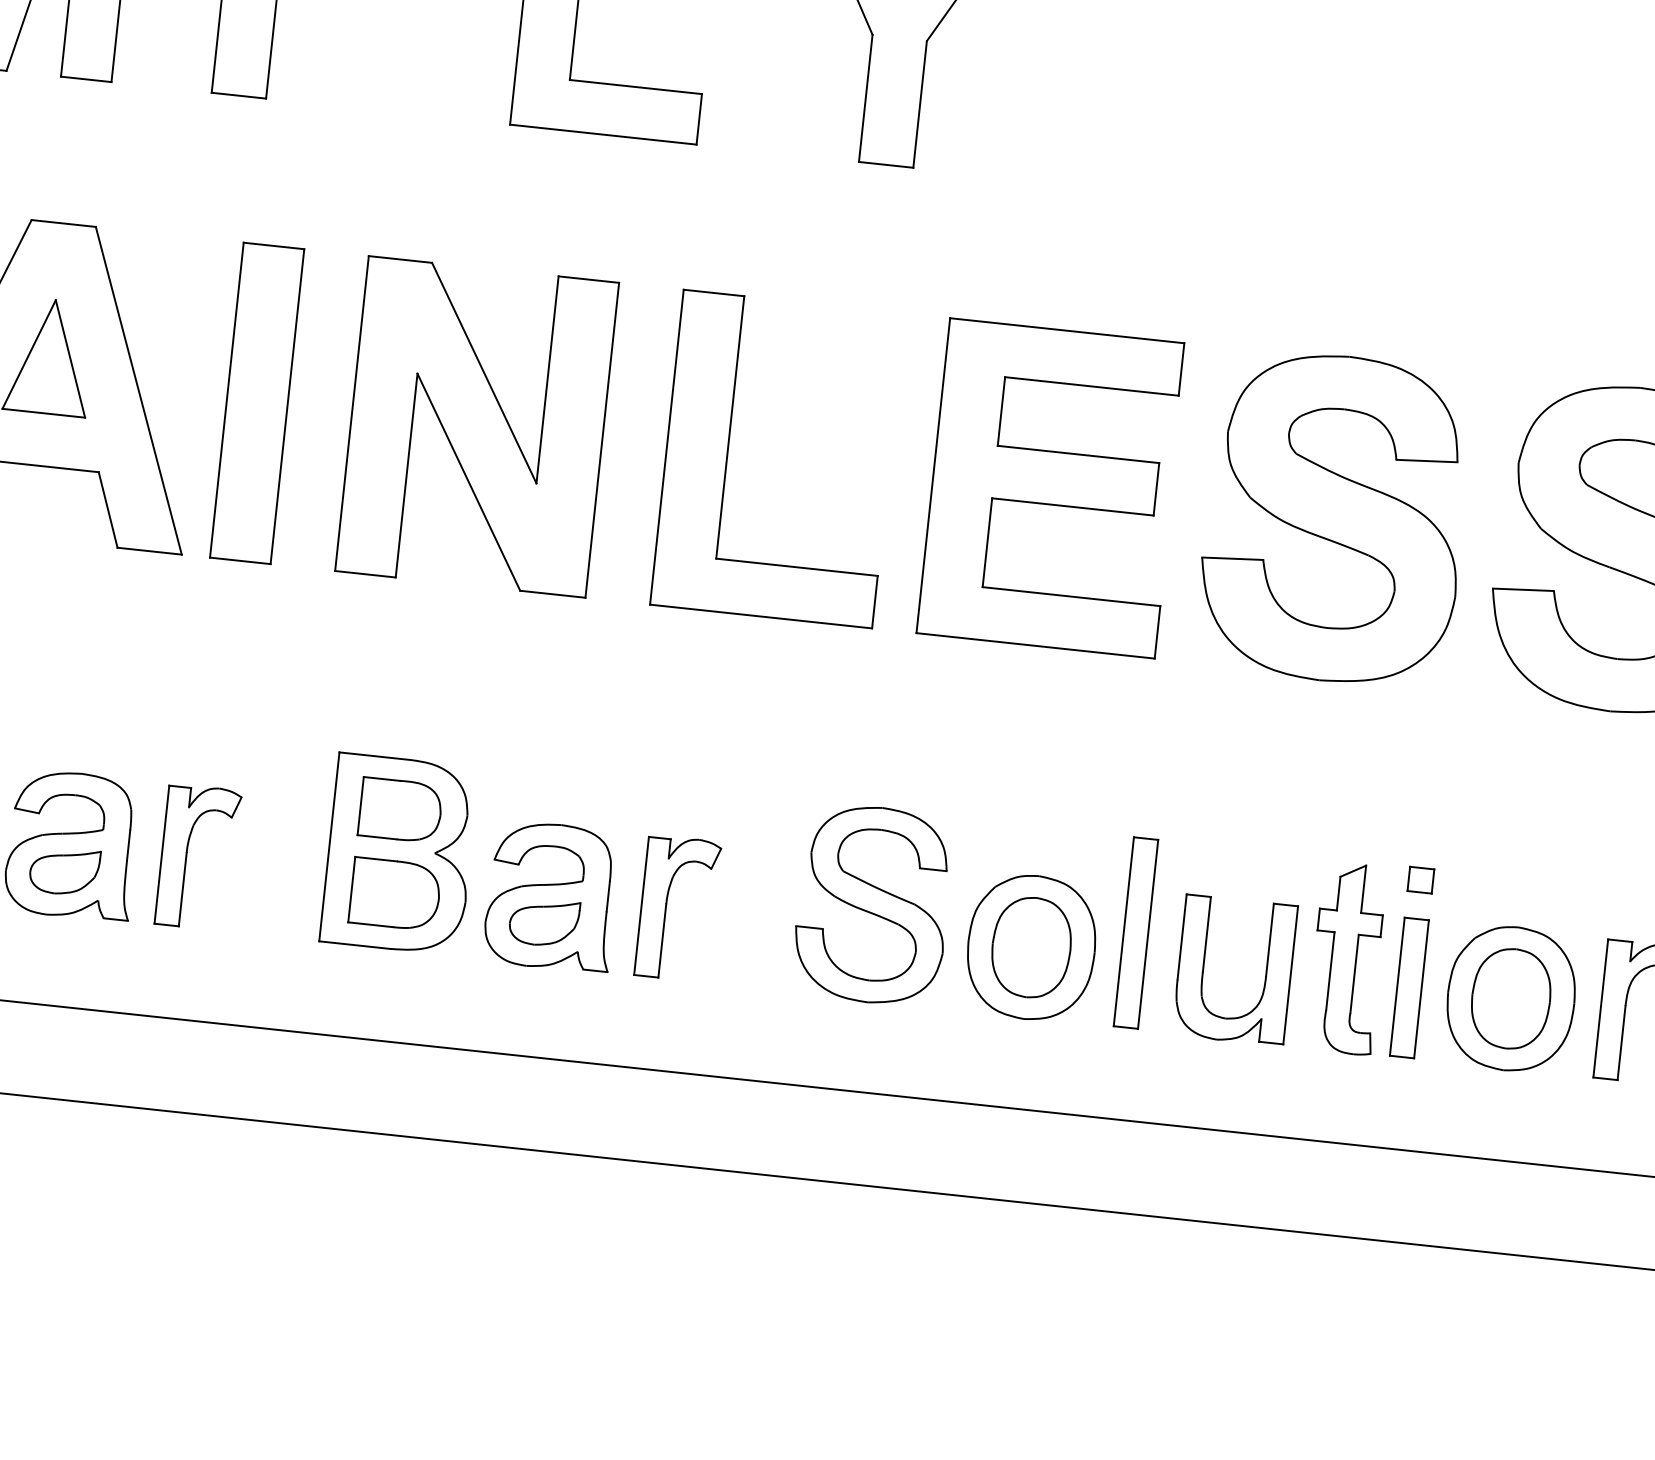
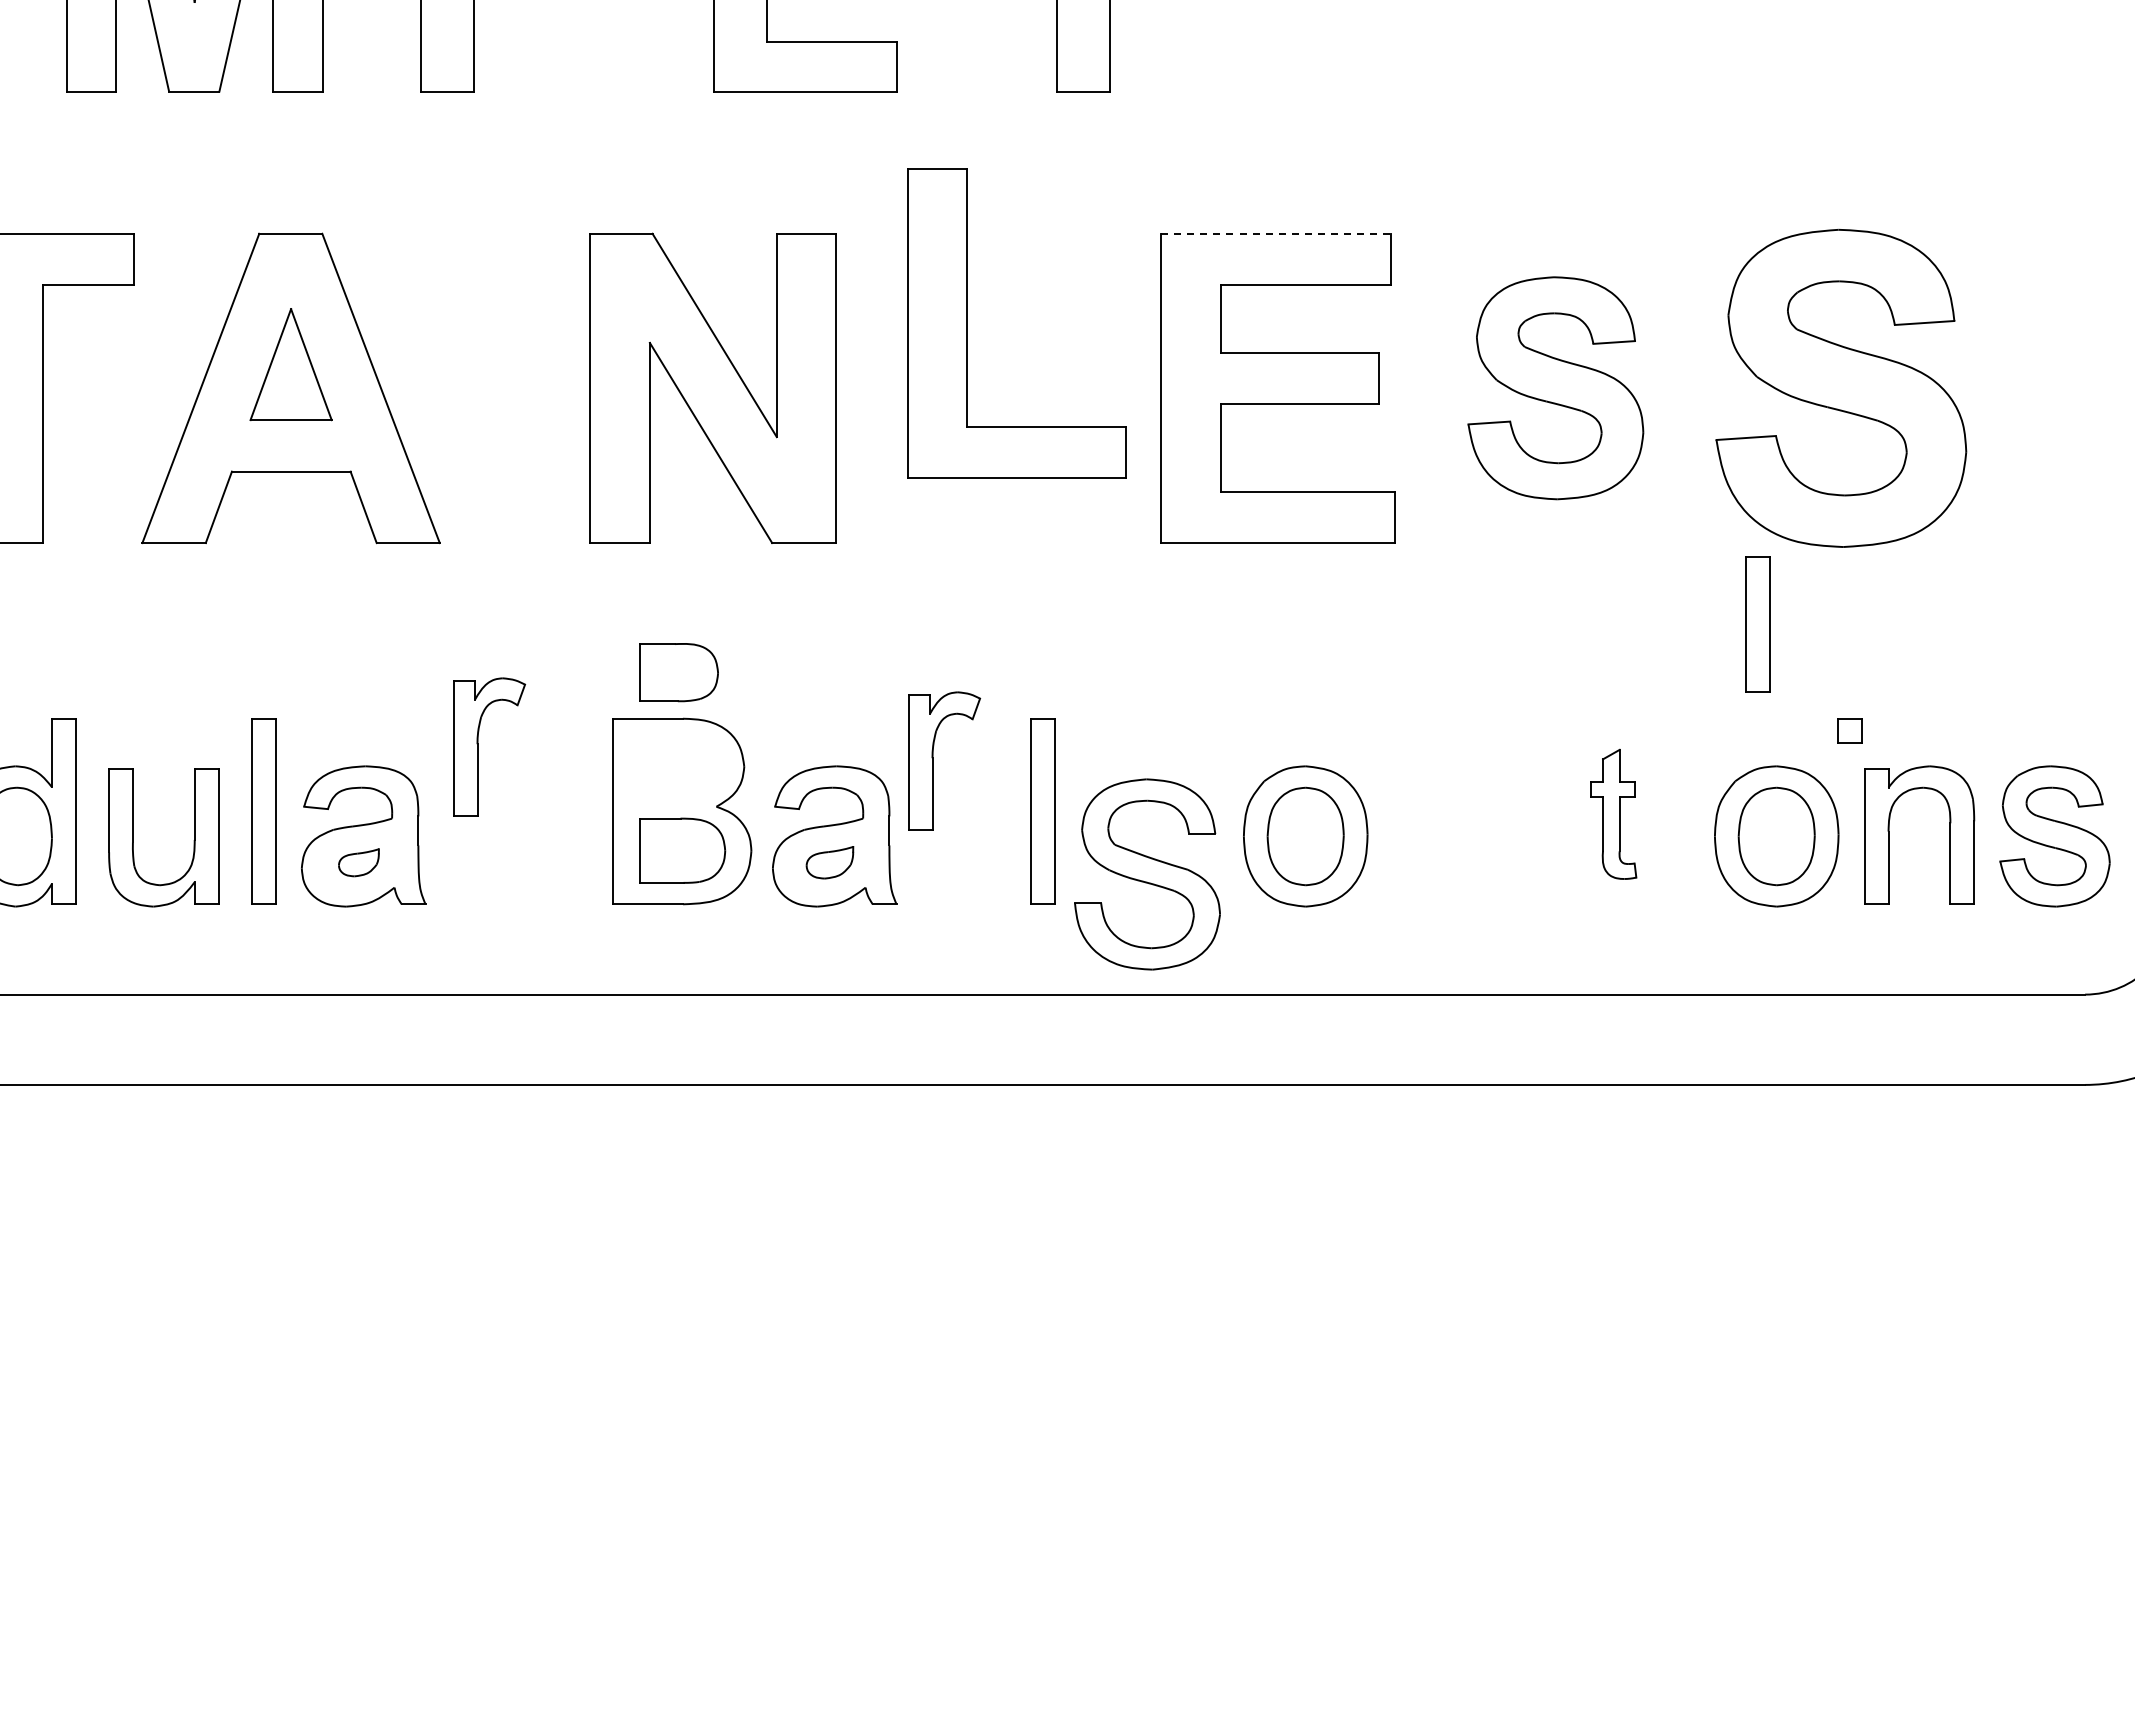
line: (1067, 330) -> (1276, 233), solid -> dashed
part: (257, 403) -> (497, 388), removed
part: (727, 453) -> (967, 323), moved
part: (1334, 517) -> (1555, 387), size x0.7
part: (400, 810) -> (678, 672), moved
part: (187, 855) -> (478, 746), moved
part: (64, 871) -> (358, 862), size x0.6
part: (1420, 880) -> (1849, 730), moved
part: (873, 904) -> (1147, 874), moved
part: (667, 906) -> (933, 760), moved
part: (543, 922) -> (829, 862), size x0.7
part: (1135, 933) -> (1042, 811), moved
part: (1347, 958) -> (1613, 814), size x0.7
part: (1204, 967) -> (1475, 837), removed
part: (1409, 987) -> (1757, 624), moved

